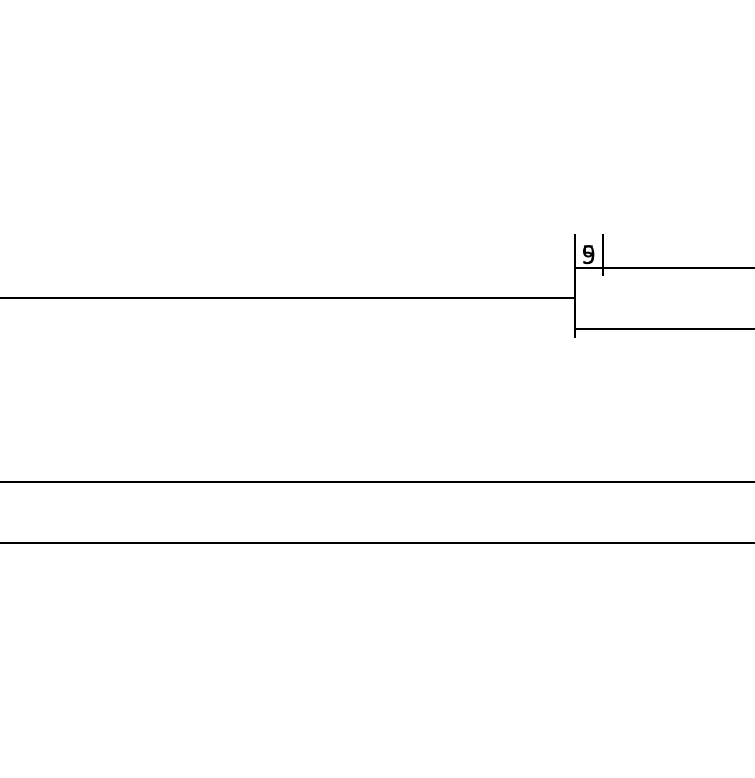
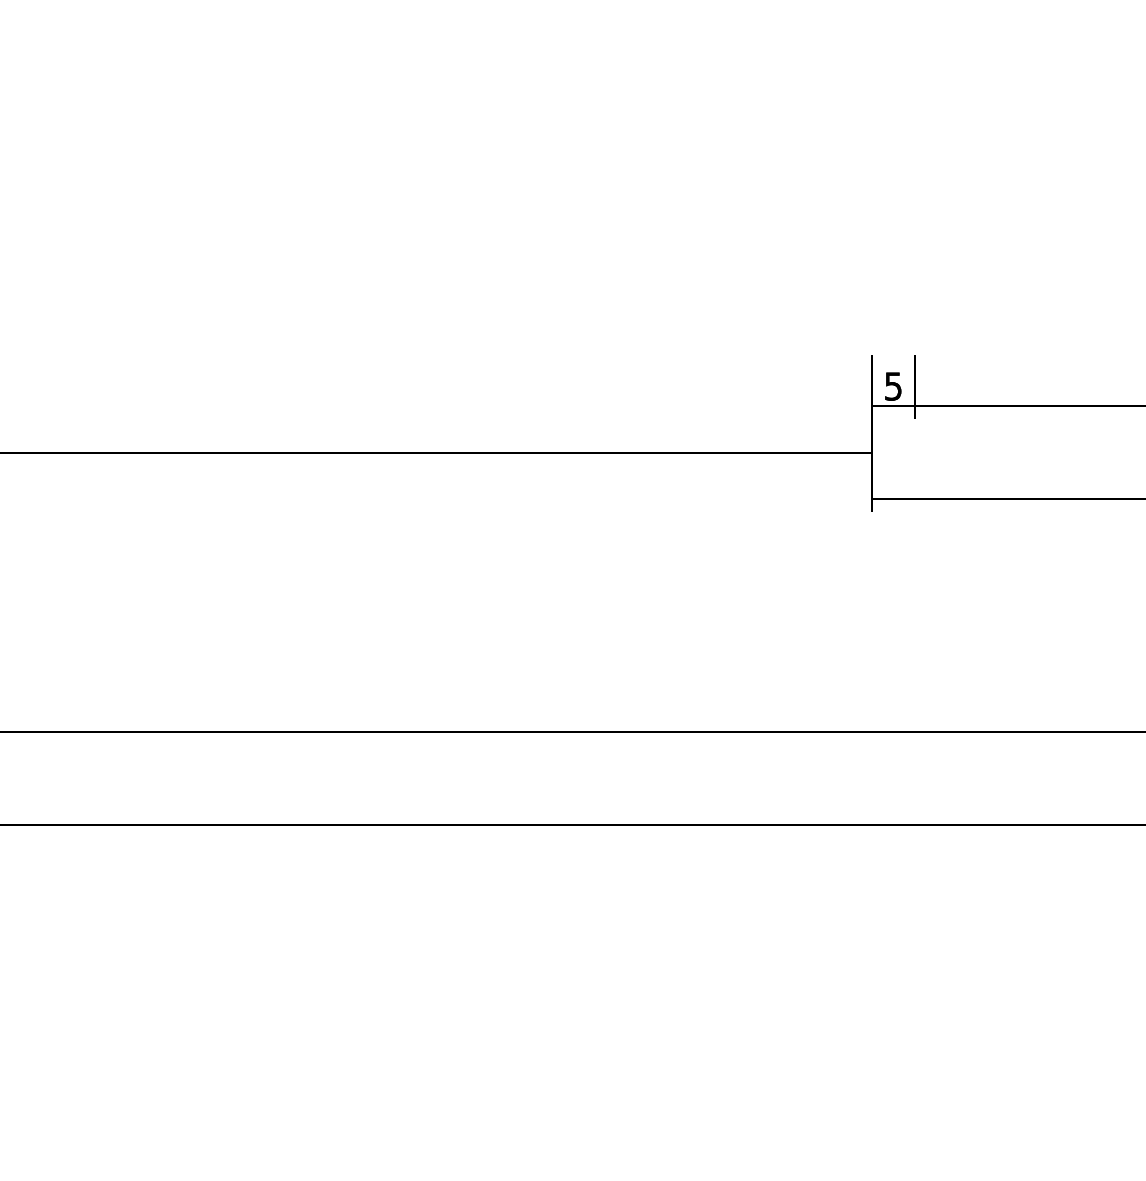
text: (588, 254) -> (893, 386), 9 -> 5

